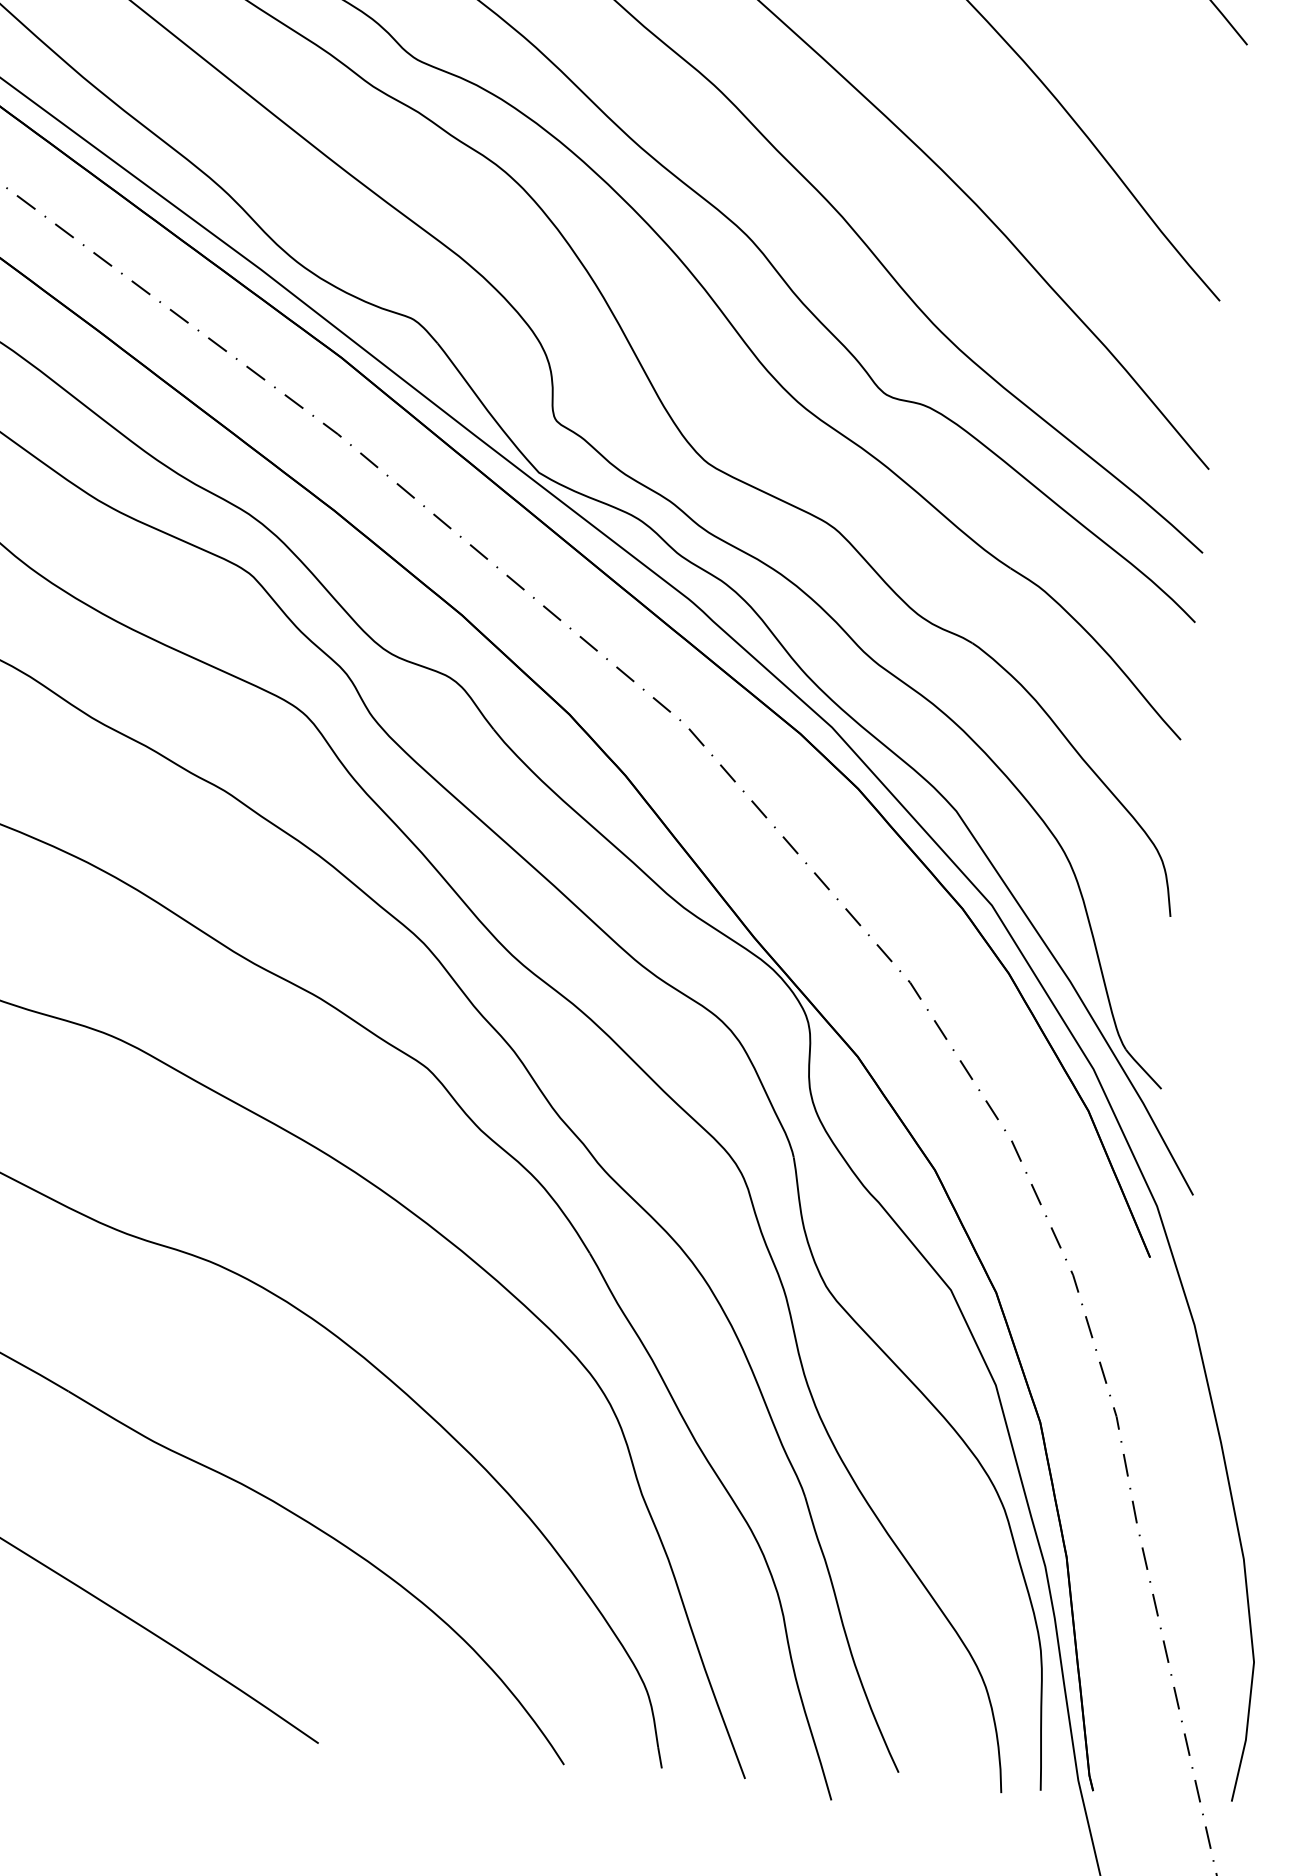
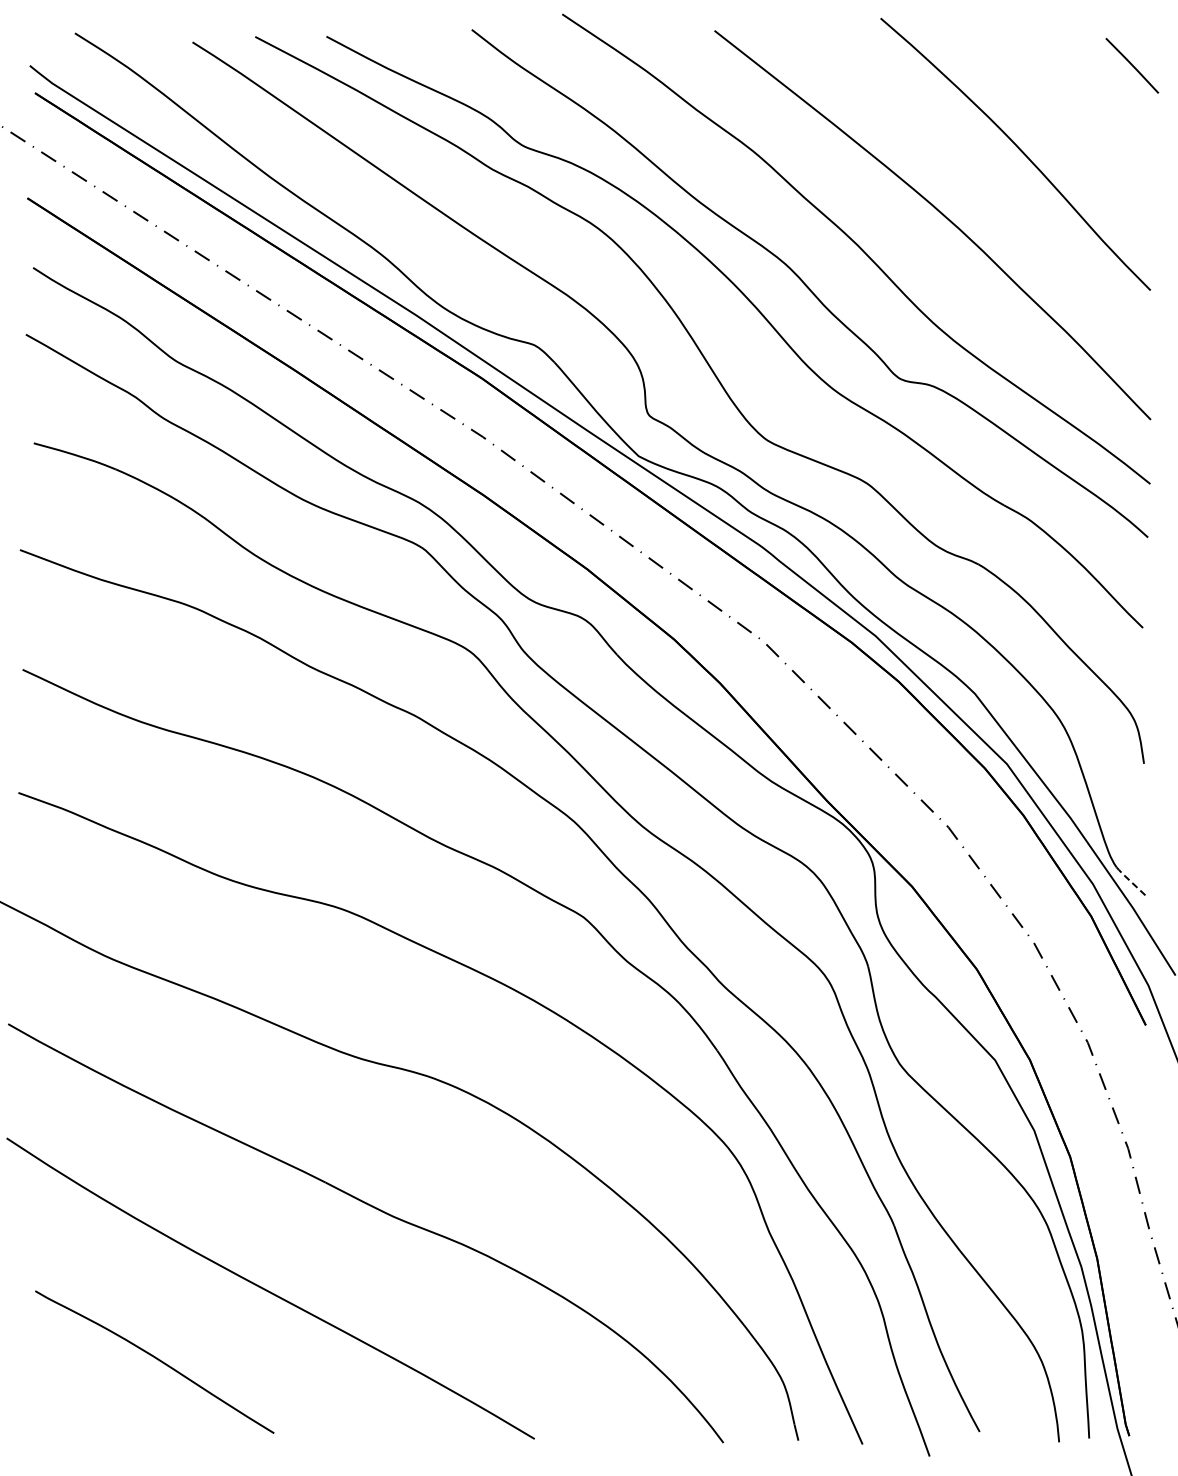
line: (1142, 1068) -> (1130, 881), solid -> dashed

